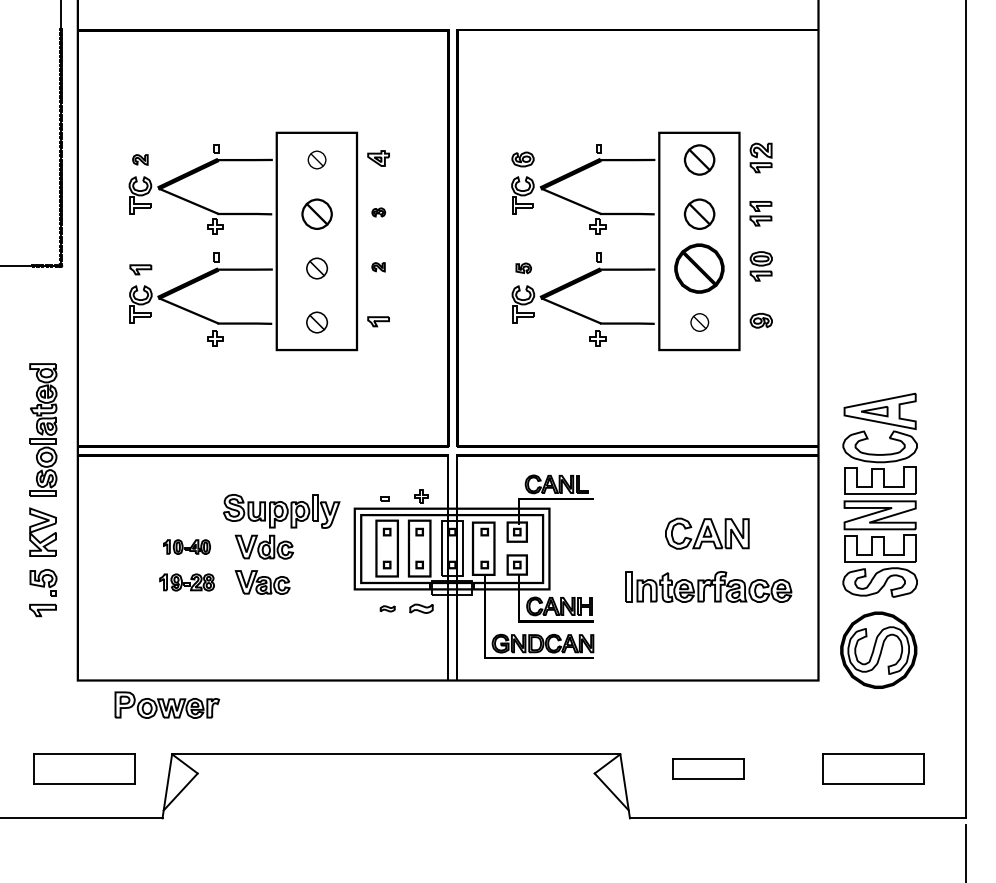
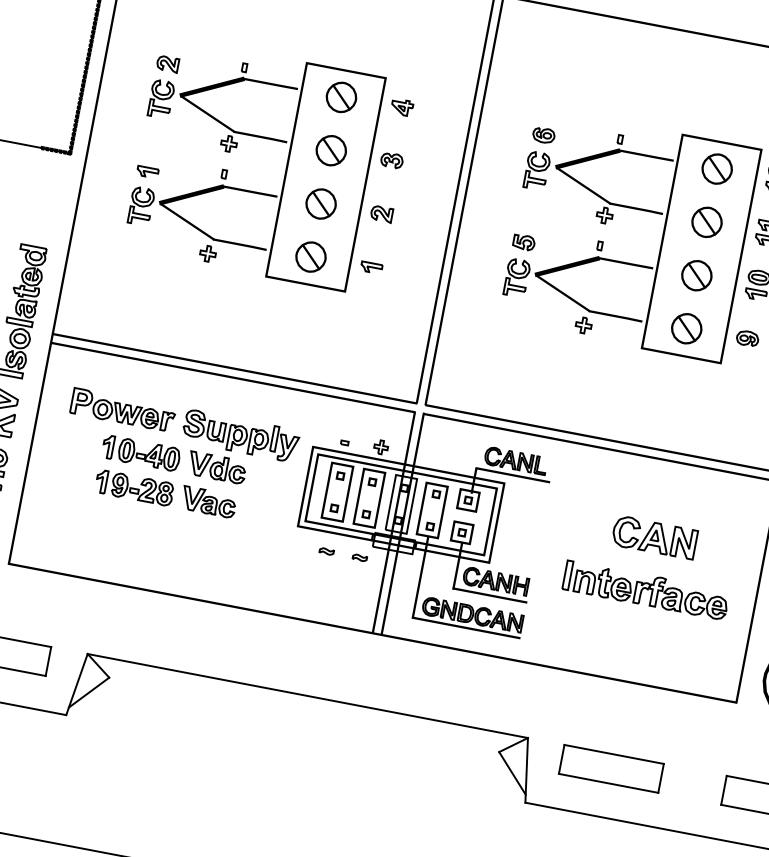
part: (140, 159) -> (168, 63), size x1.43
part: (316, 159) -> (340, 96), size x1.67
part: (378, 212) -> (391, 160), size x1.67
part: (378, 267) -> (381, 214), size x1.67
part: (316, 268) -> (320, 203), size x1.43
part: (523, 268) -> (523, 242), size x1.43
part: (699, 268) -> (696, 275), size x0.62
part: (316, 322) -> (310, 256), size x1.43
part: (699, 322) -> (686, 328), size x1.67
part: (186, 546) -> (140, 452), size x1.67
part: (186, 582) -> (133, 487), size x1.43
part: (421, 608) -> (359, 557), size x0.62
part: (167, 704) -> (123, 409), moved
part: (708, 768) -> (611, 768), size x1.43

